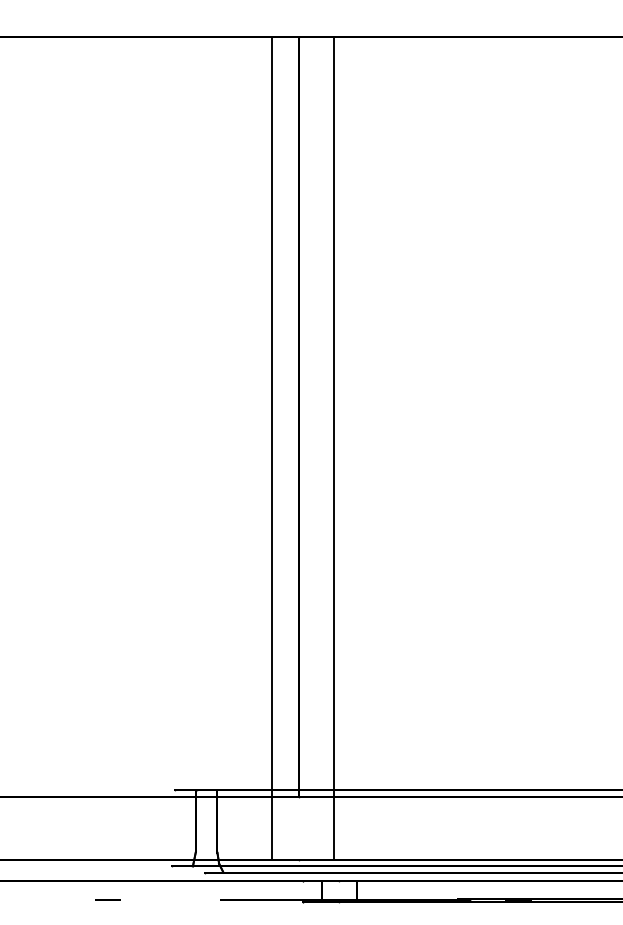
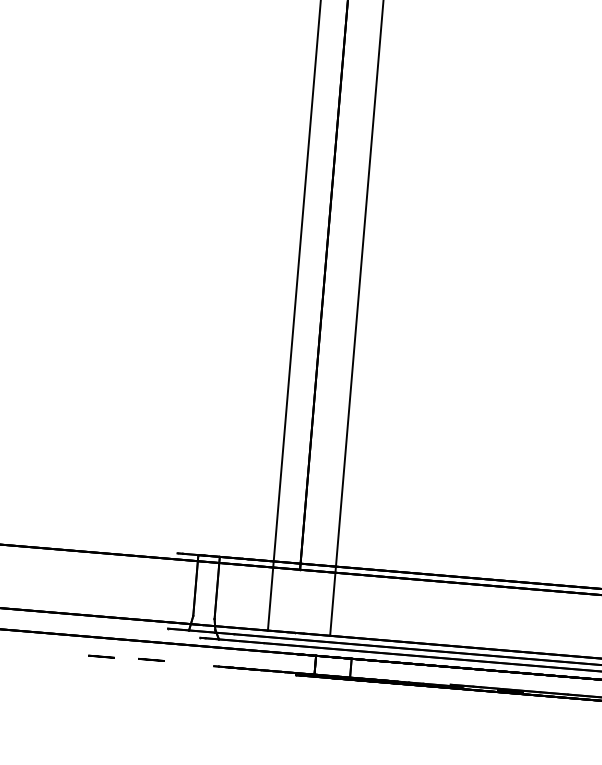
line: (157, 898) -> (151, 659), added

